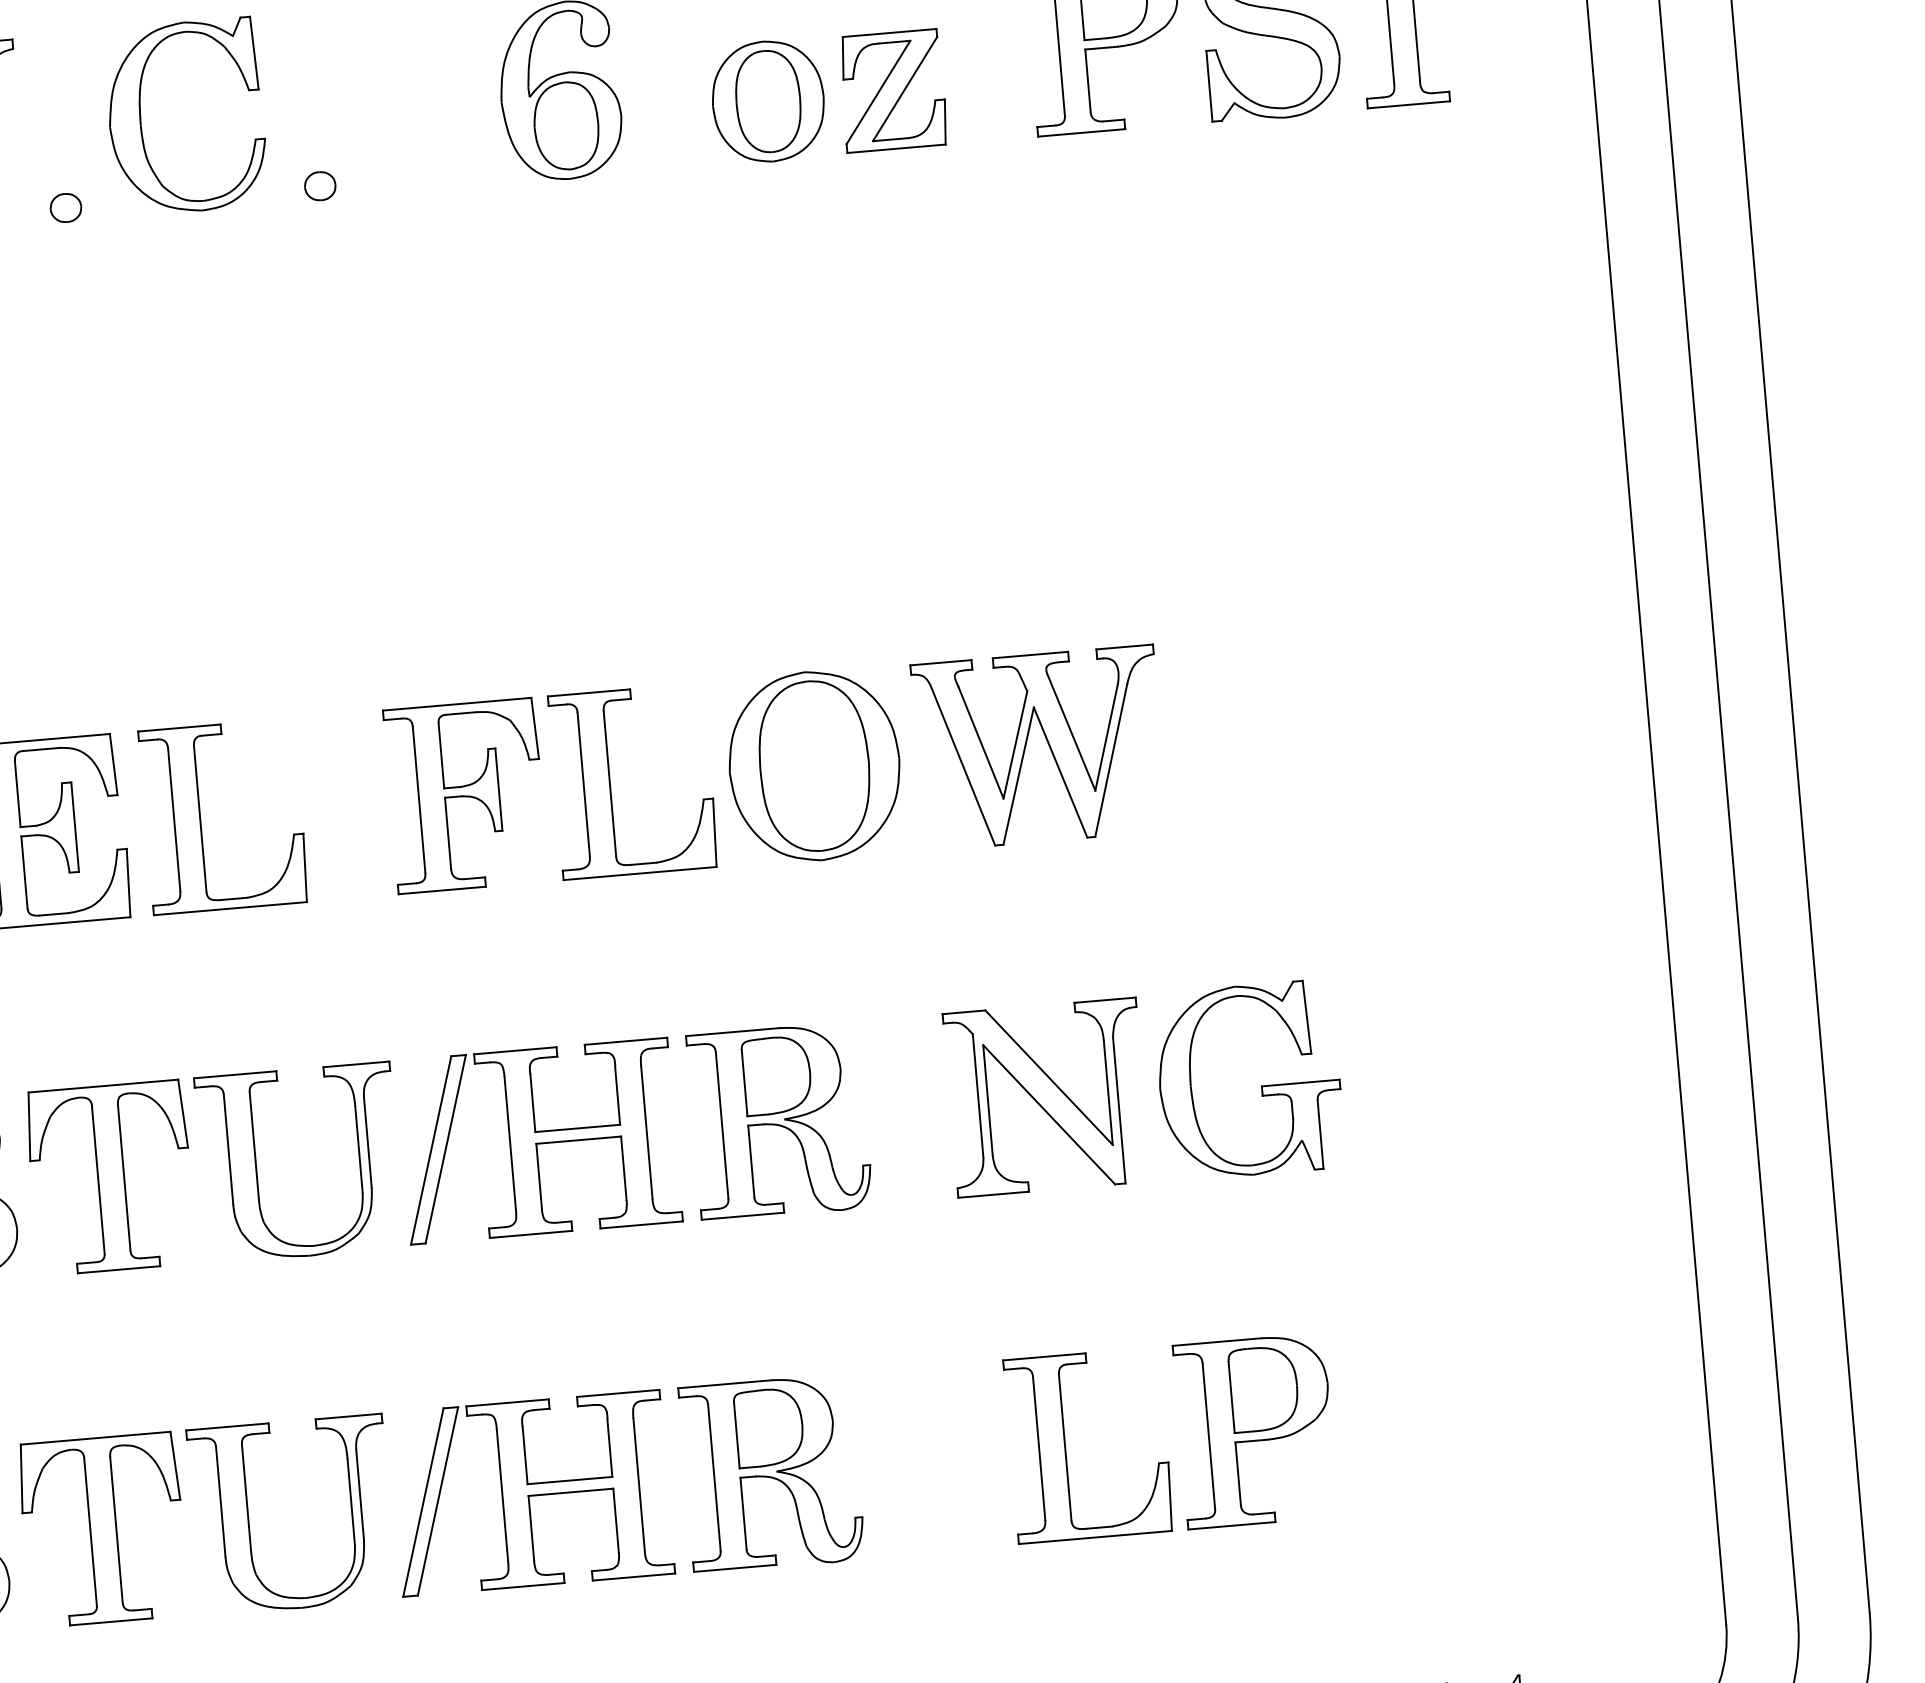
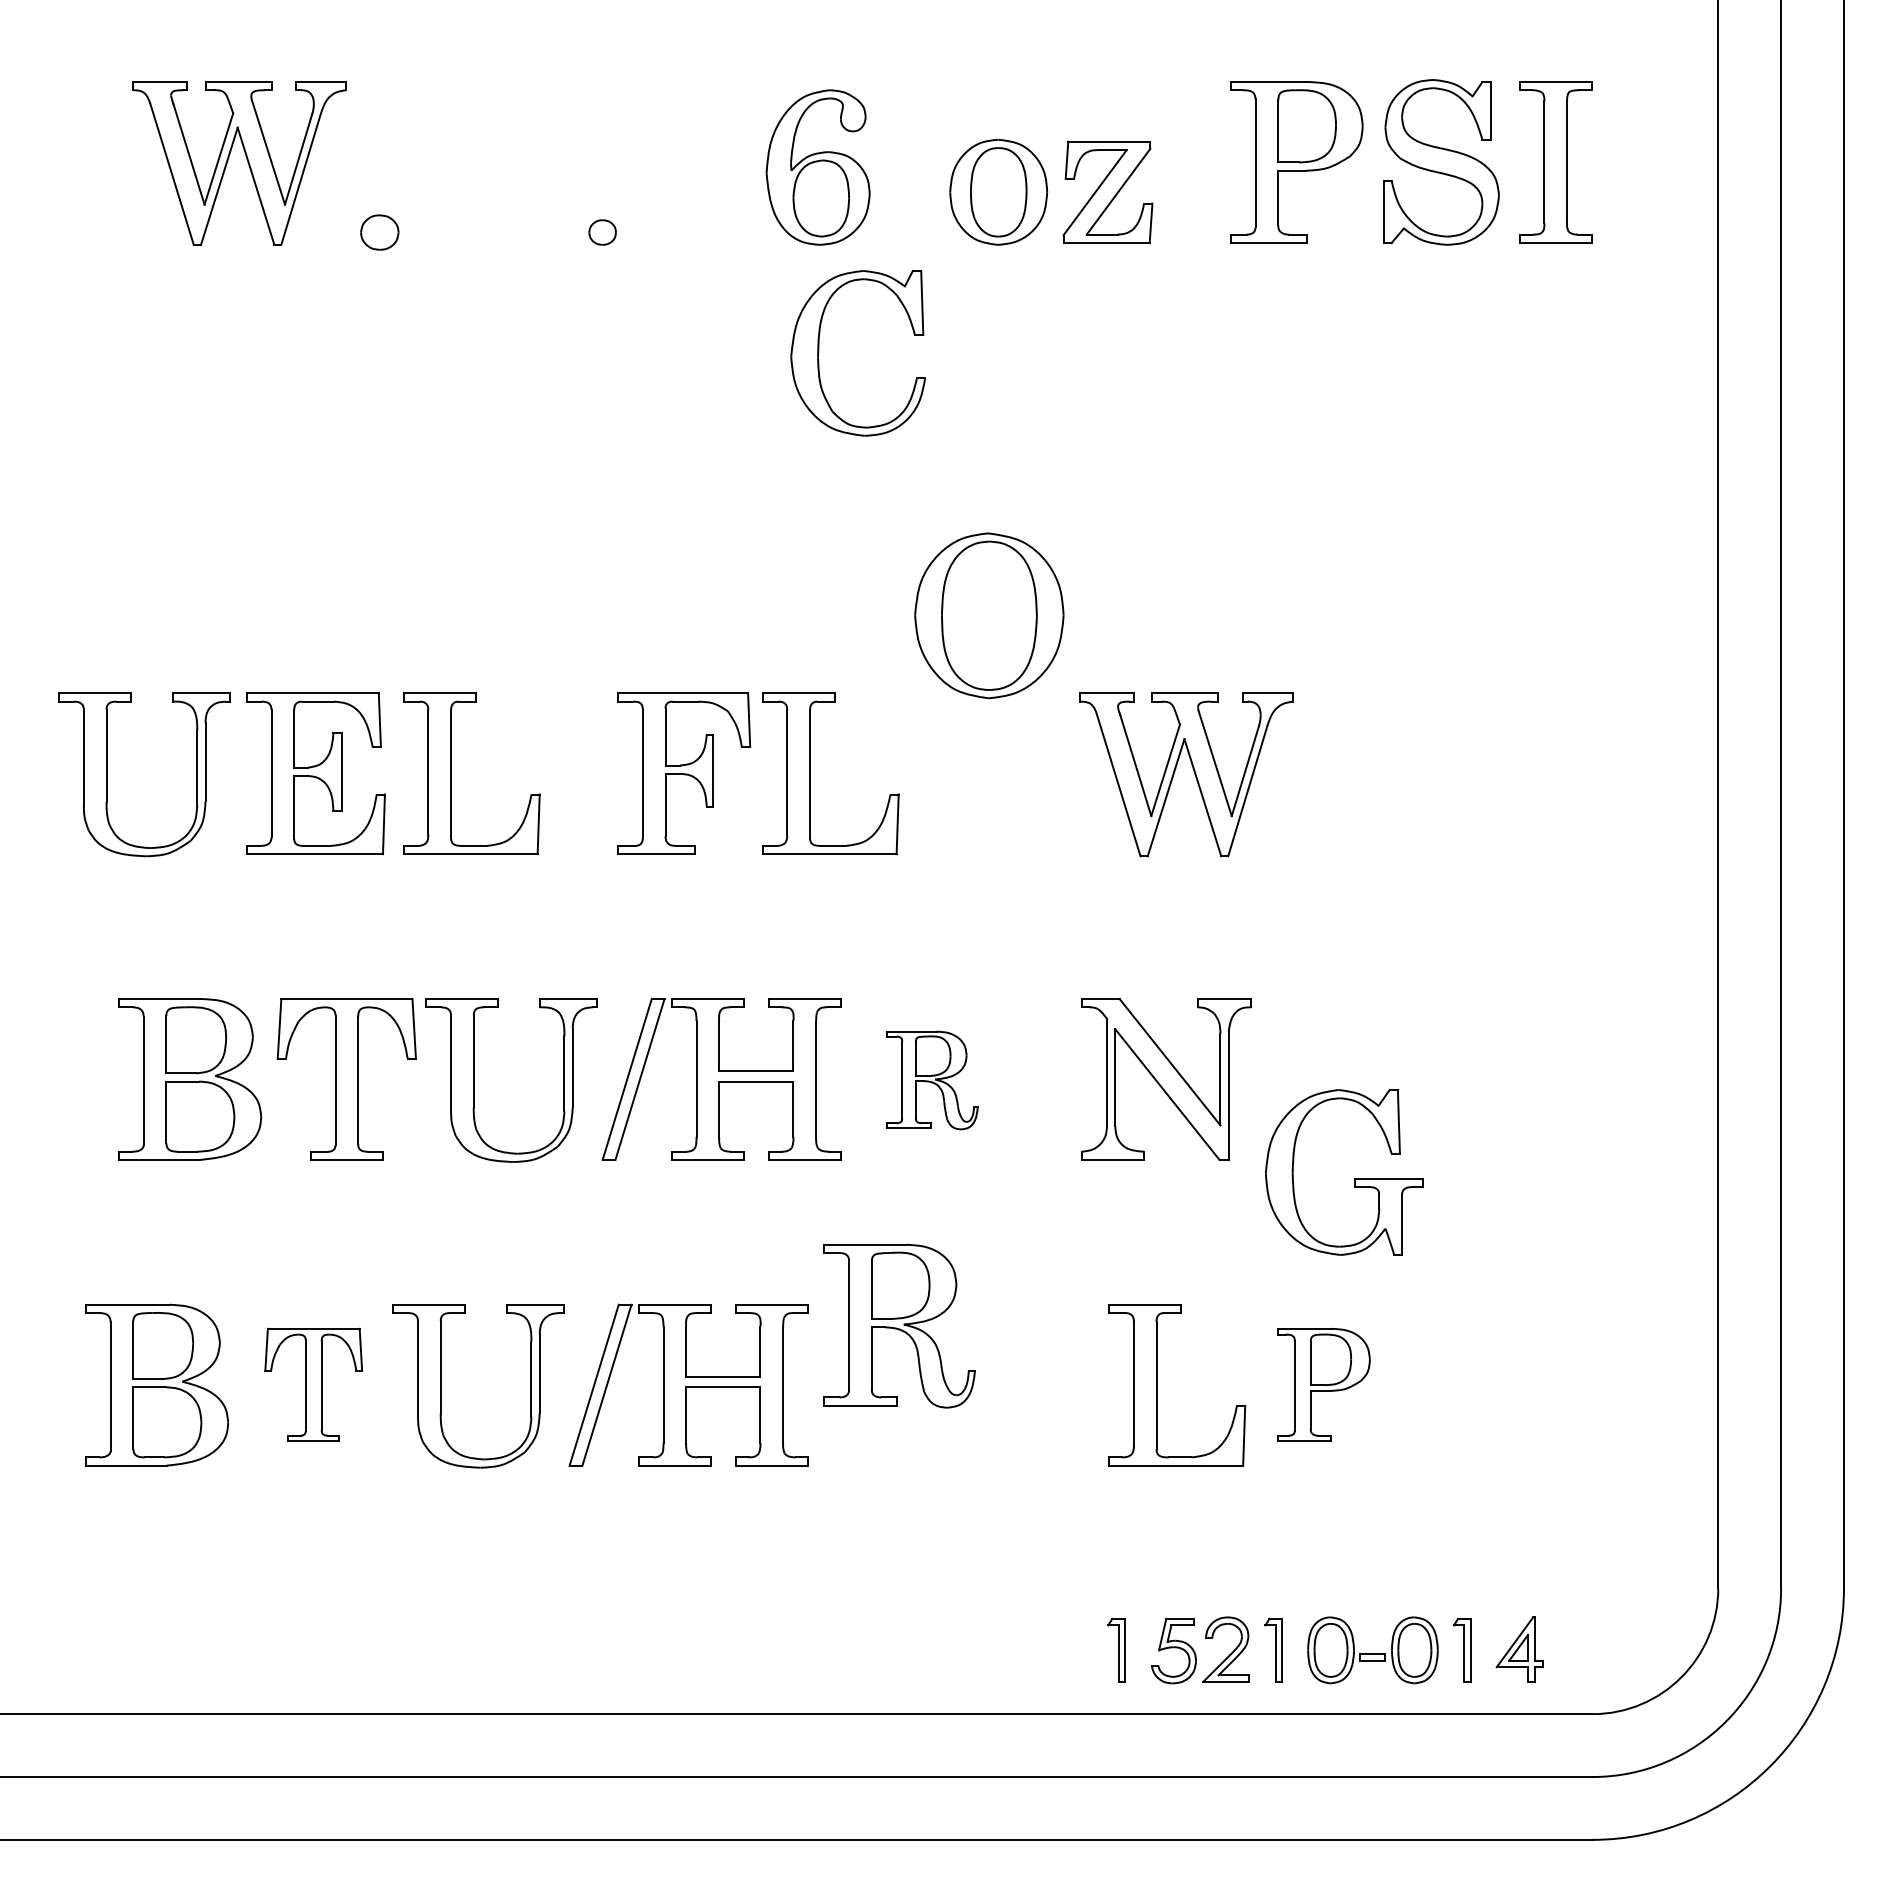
part: (141, 119) -> (819, 352), moved
part: (65, 208) -> (379, 232), size x1.4
part: (814, 765) -> (989, 615), moved
part: (1261, 1086) -> (1354, 1178), moved
part: (779, 1121) -> (932, 1080), size x0.6
part: (1255, 1430) -> (1323, 1384), size x0.7
part: (771, 1473) -> (899, 1325), moved
part: (102, 1529) -> (313, 1384), size x0.7

